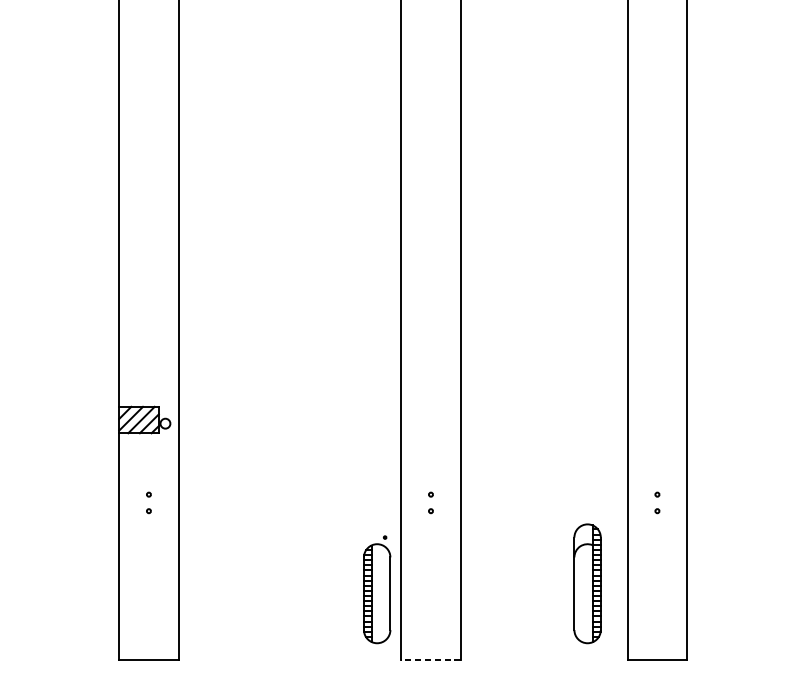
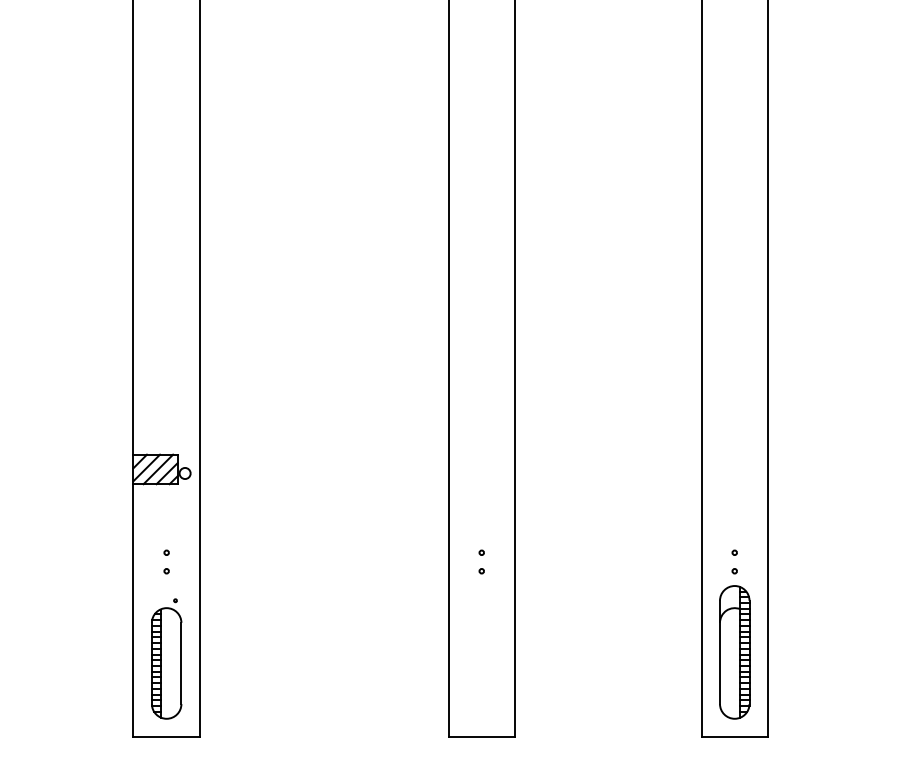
part: (587, 583) -> (734, 652), moved
part: (377, 589) -> (166, 658), moved
line: (430, 659) -> (481, 737), dashed -> solid

